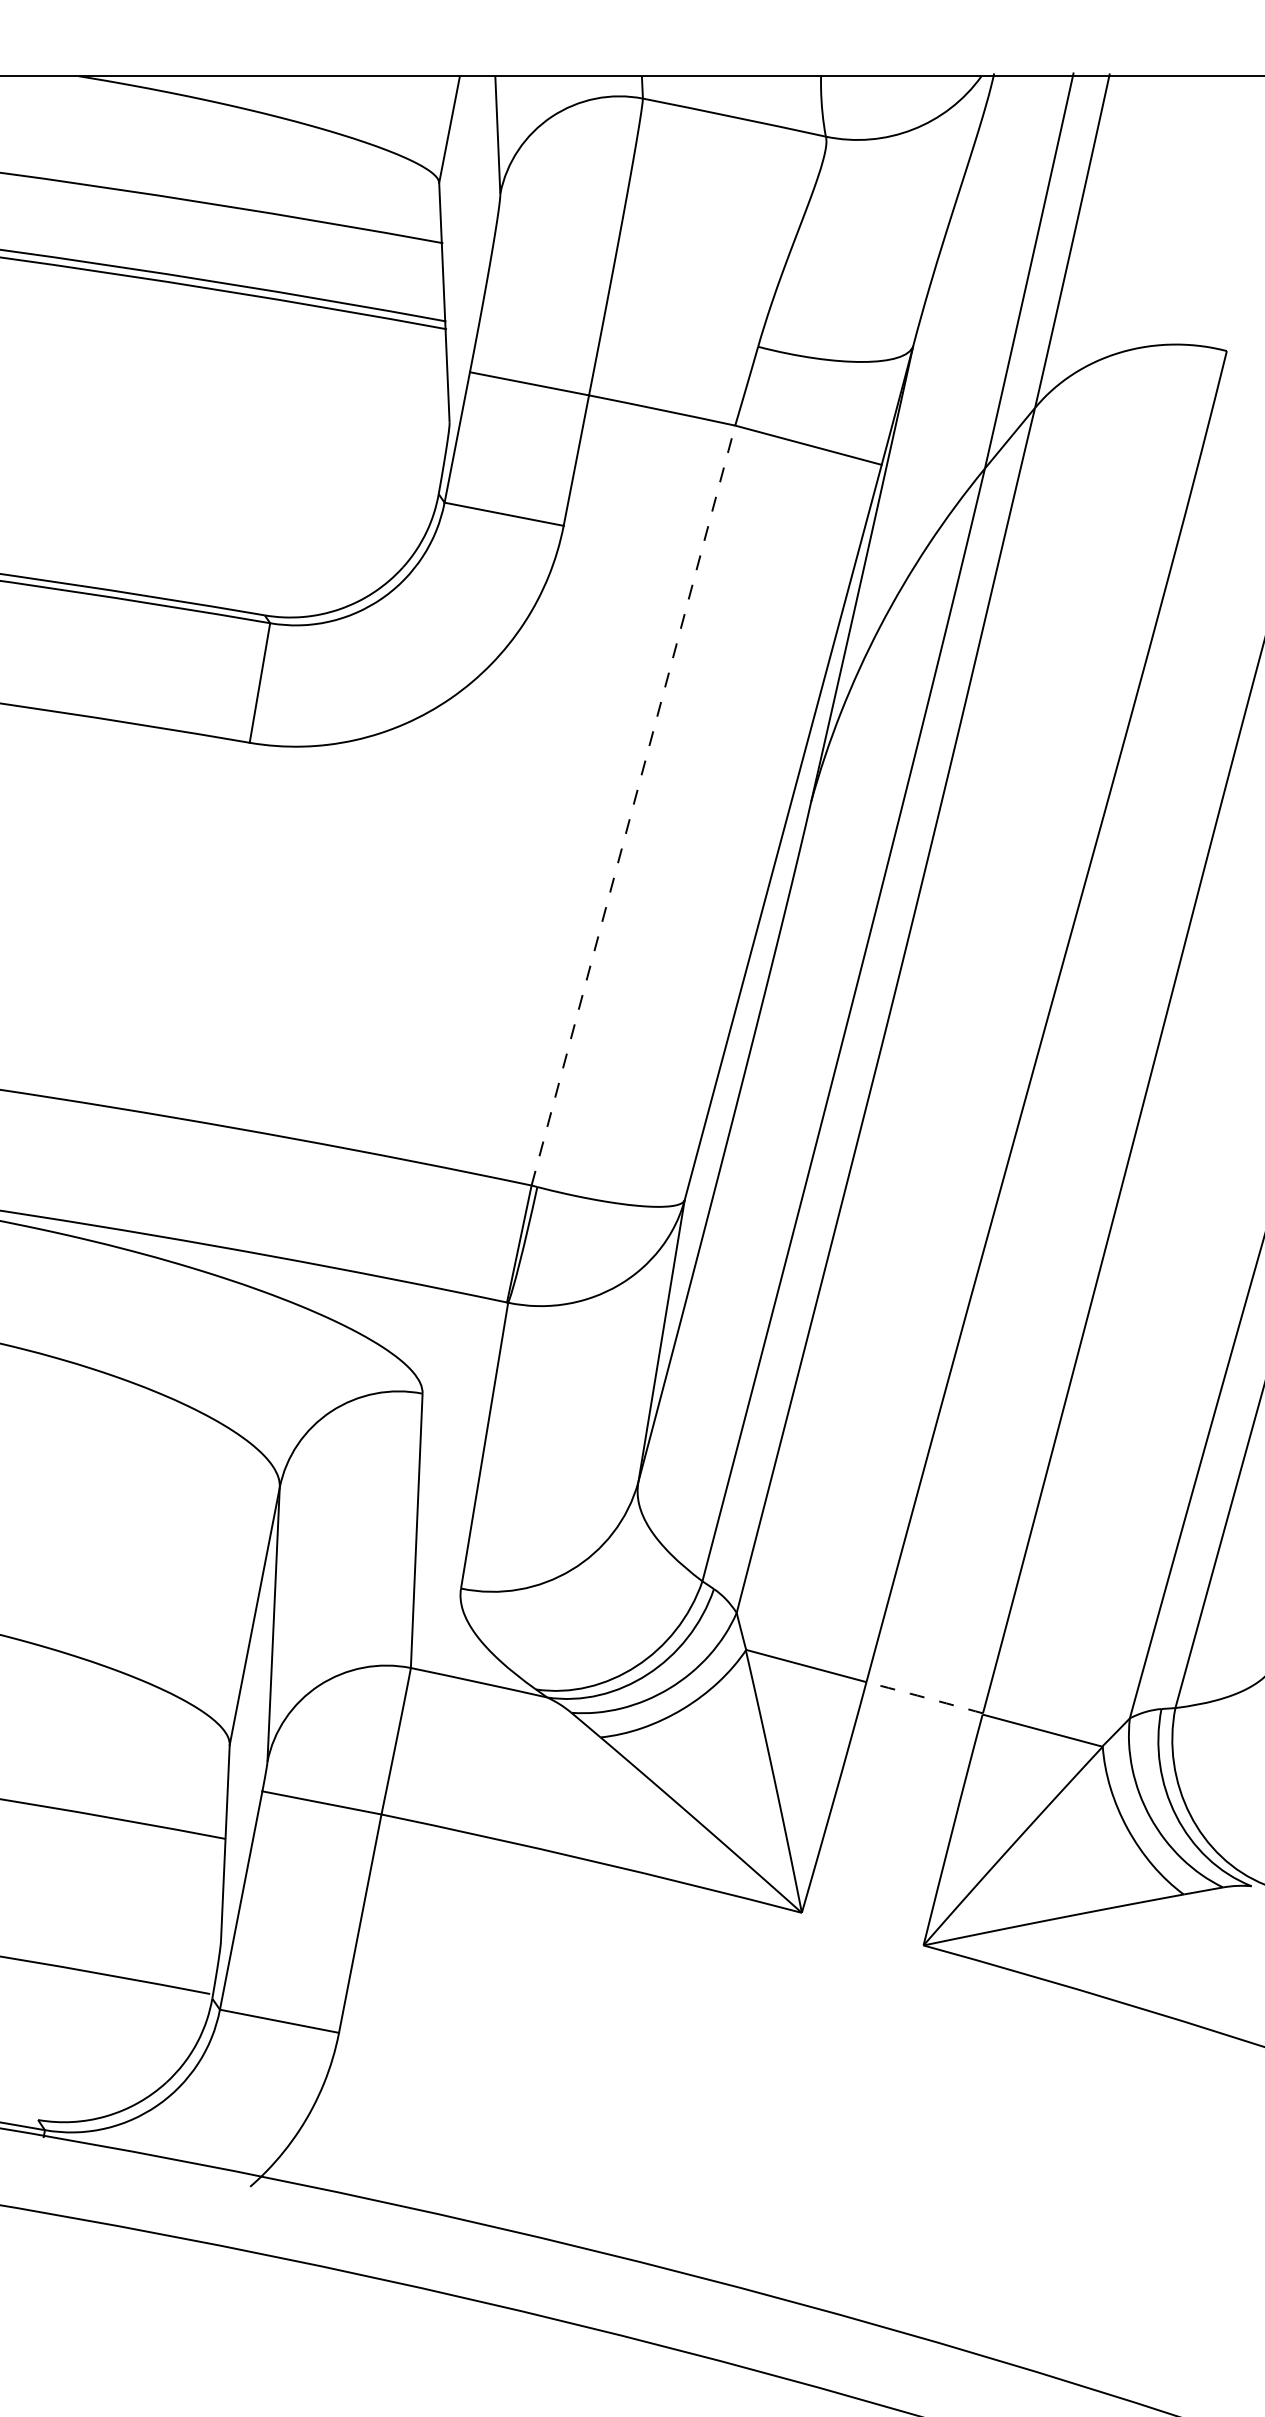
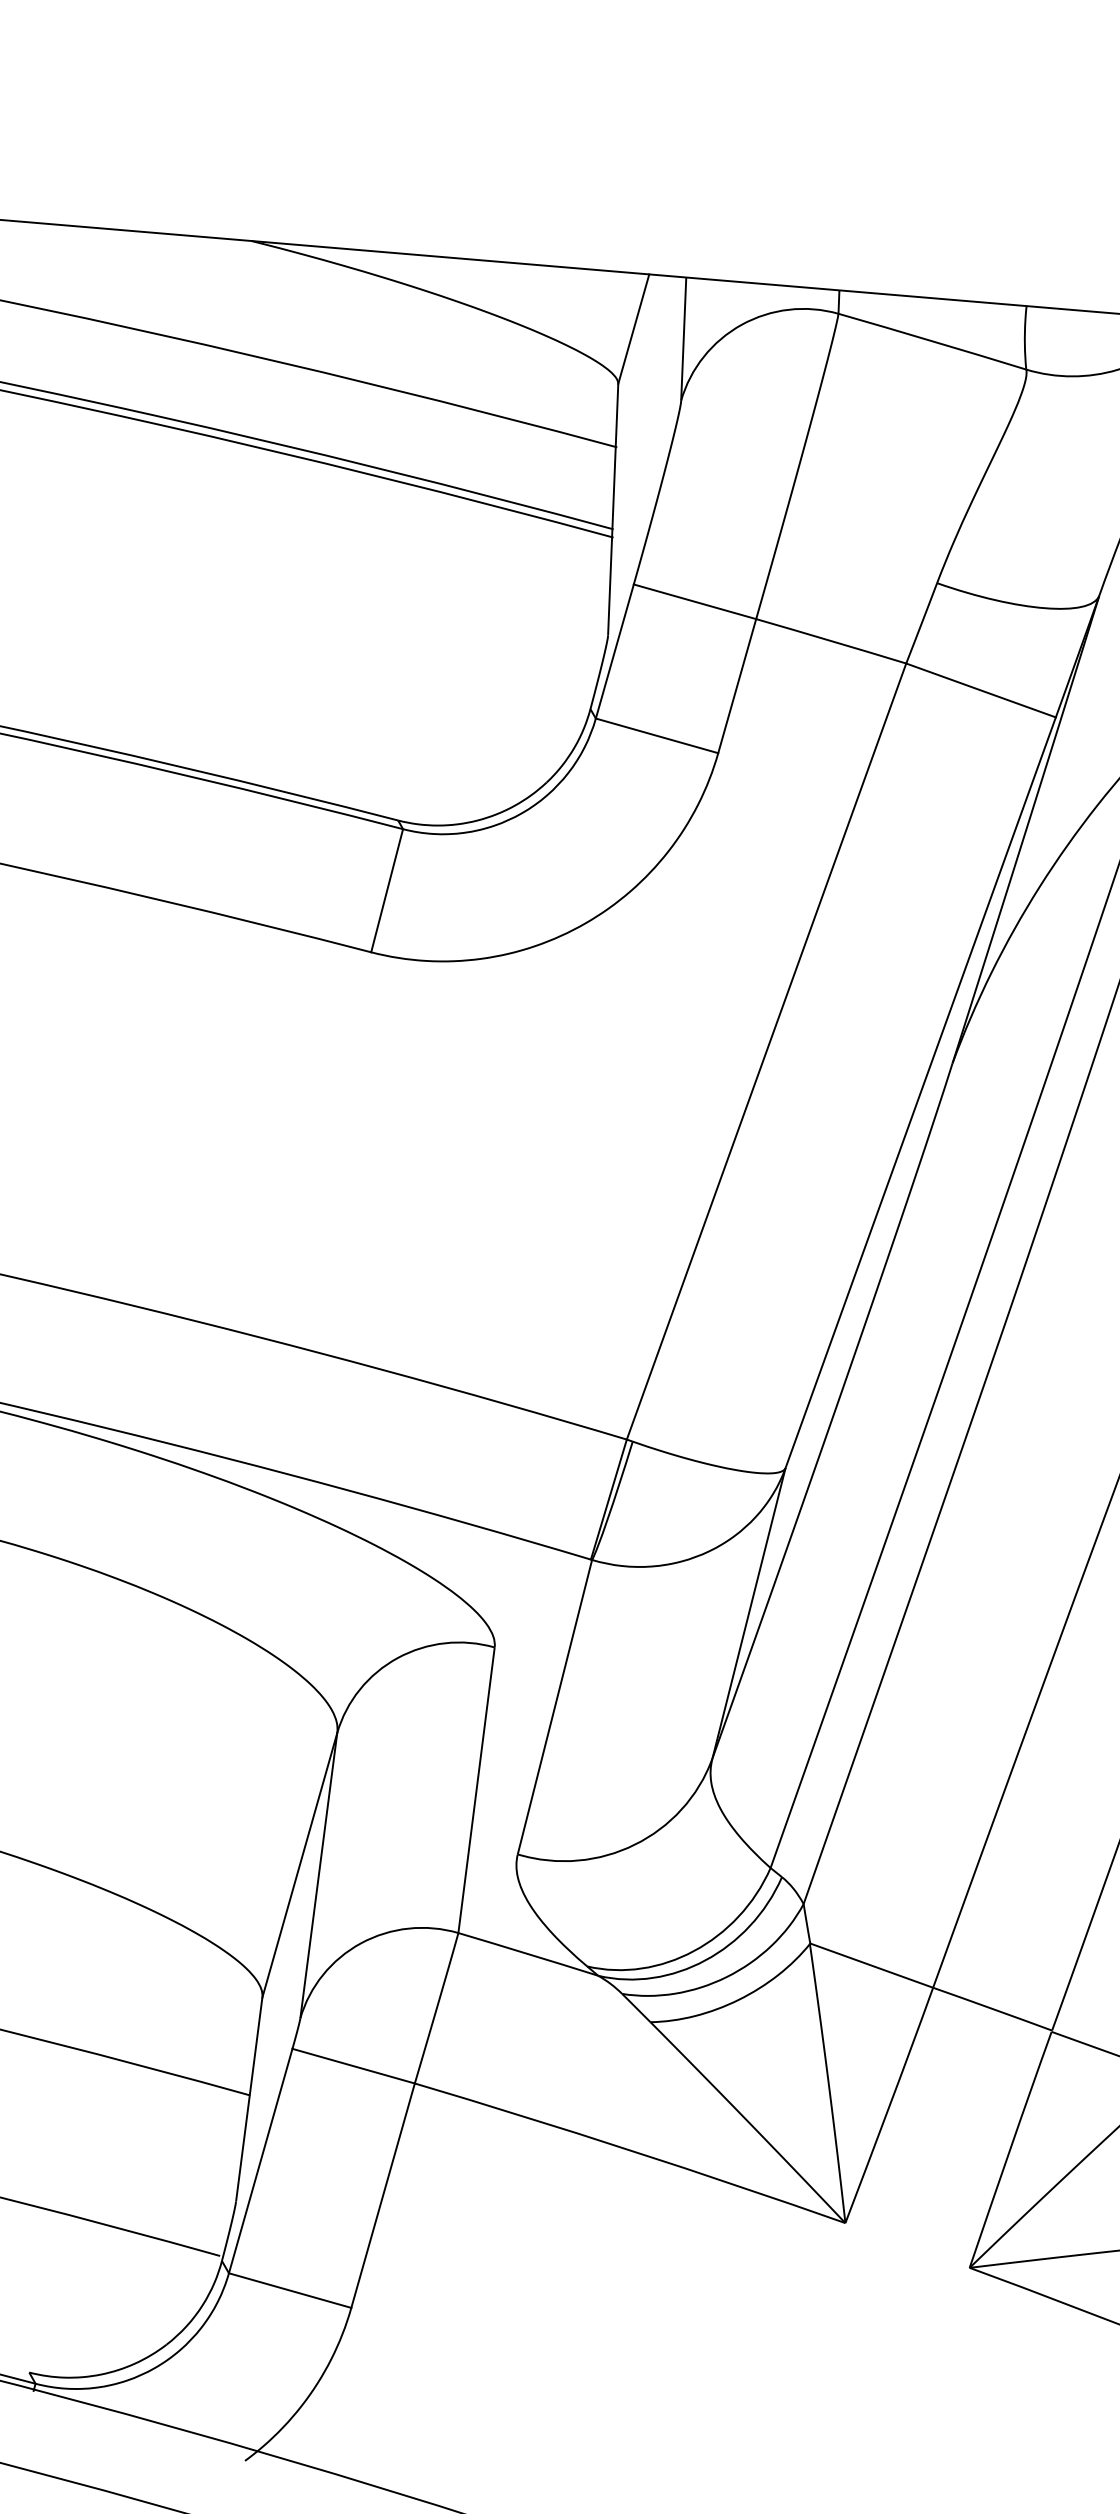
line: (633, 805) -> (766, 1051), dashed -> solid
arc: (924, 1697) -> (992, 2008), dashed -> solid

